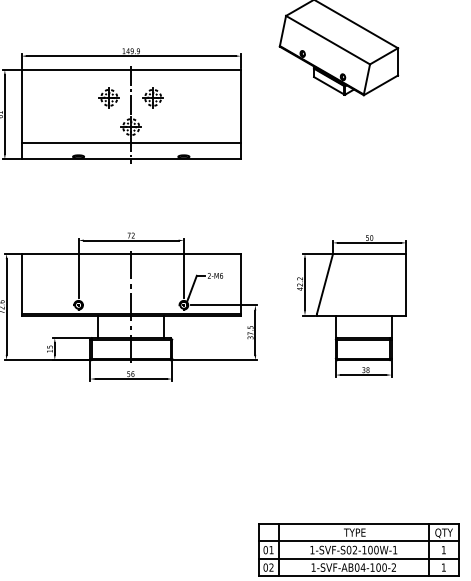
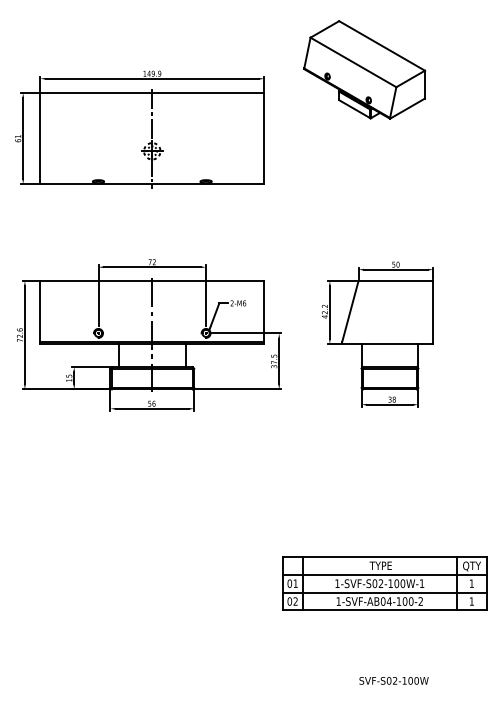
part: (108, 97) -> (129, 121), removed
part: (152, 97) -> (174, 121), removed
line: (131, 142) -> (152, 167), removed

